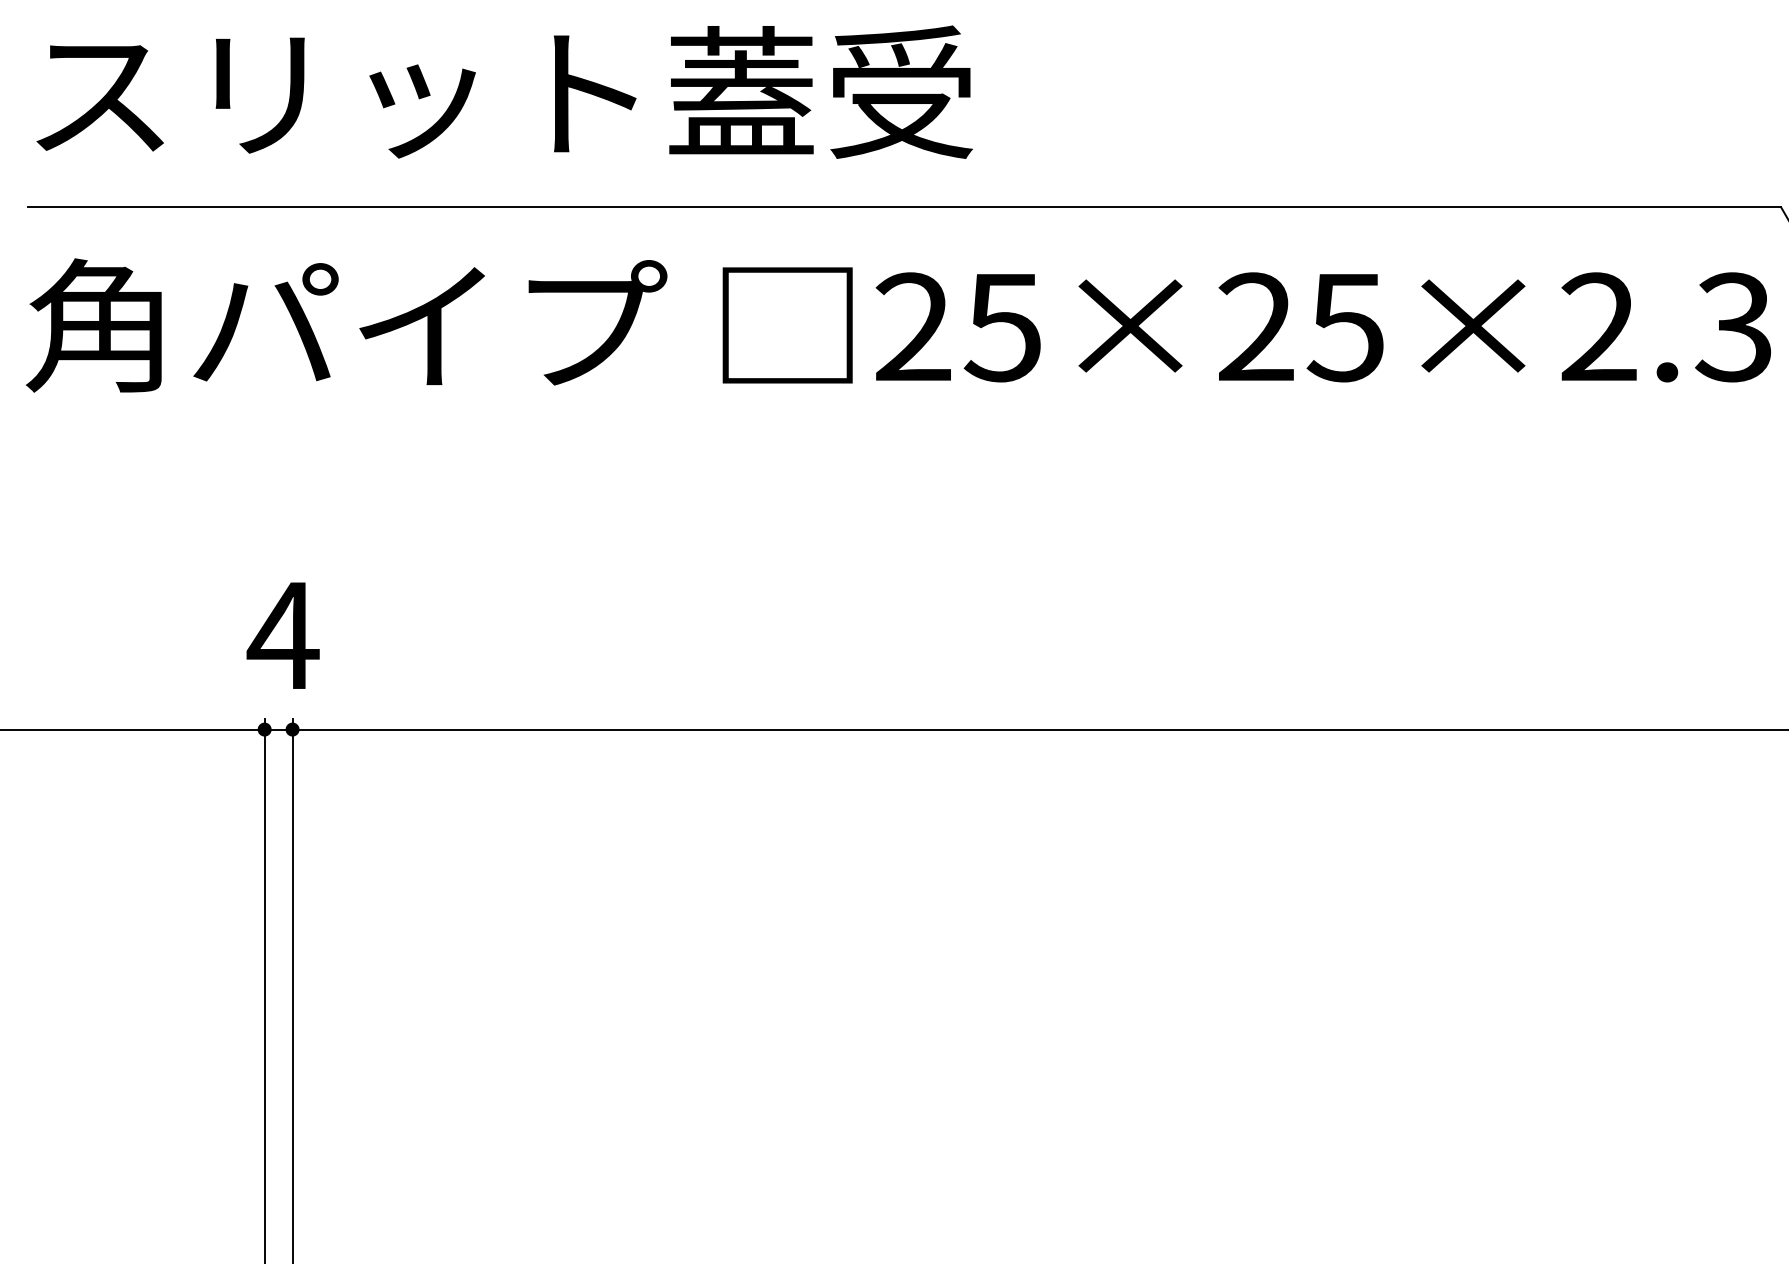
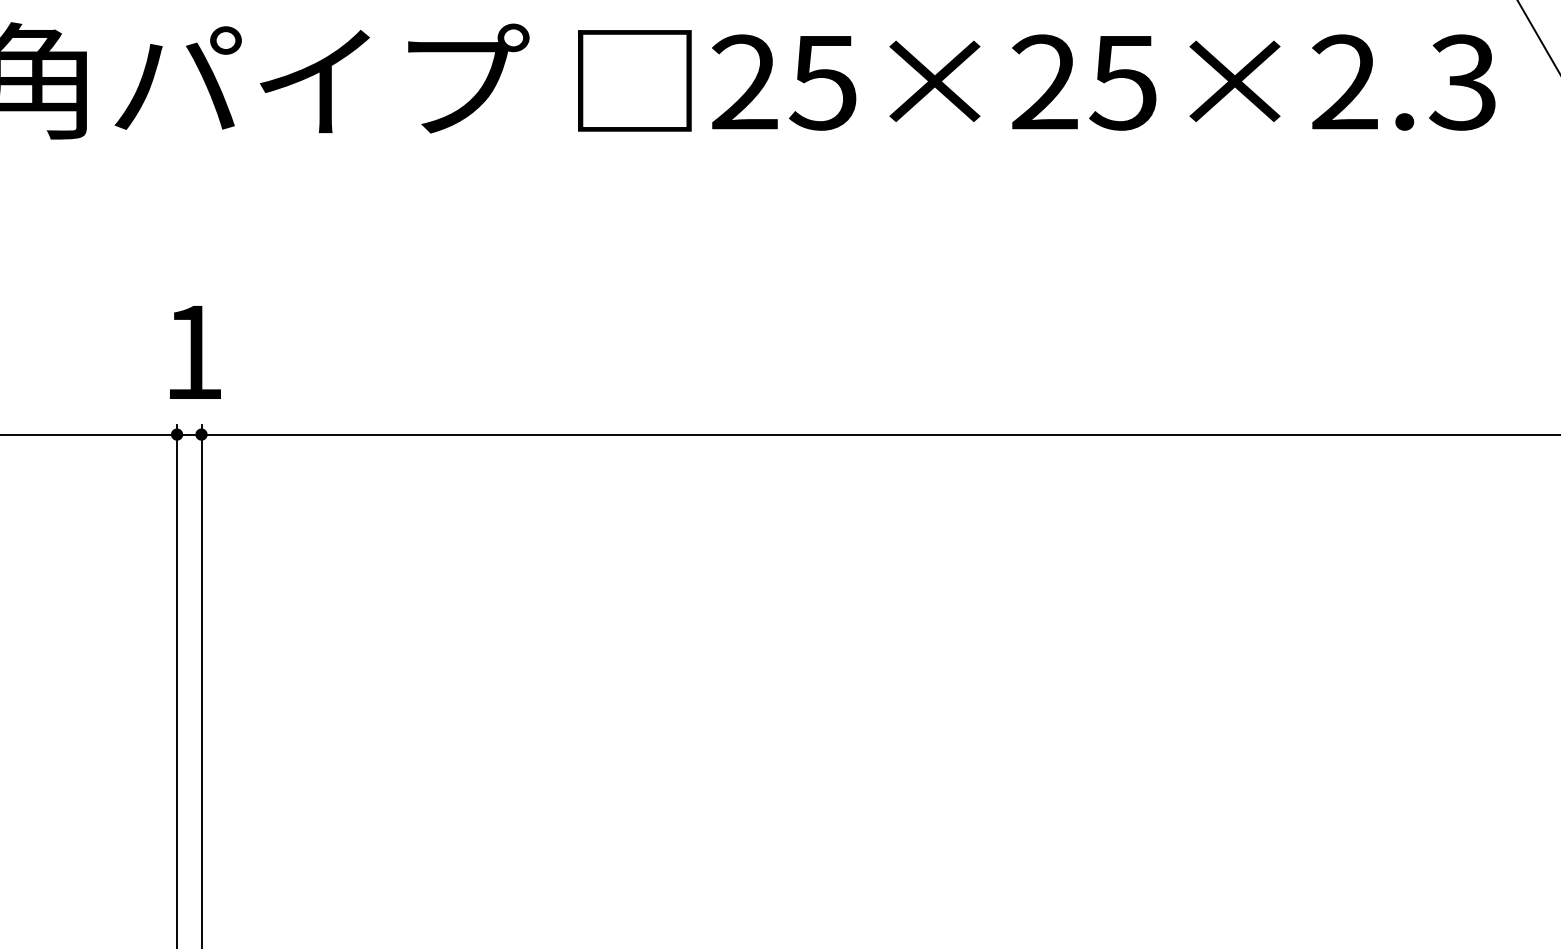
text: (282, 635) -> (192, 352), 4 -> 1

